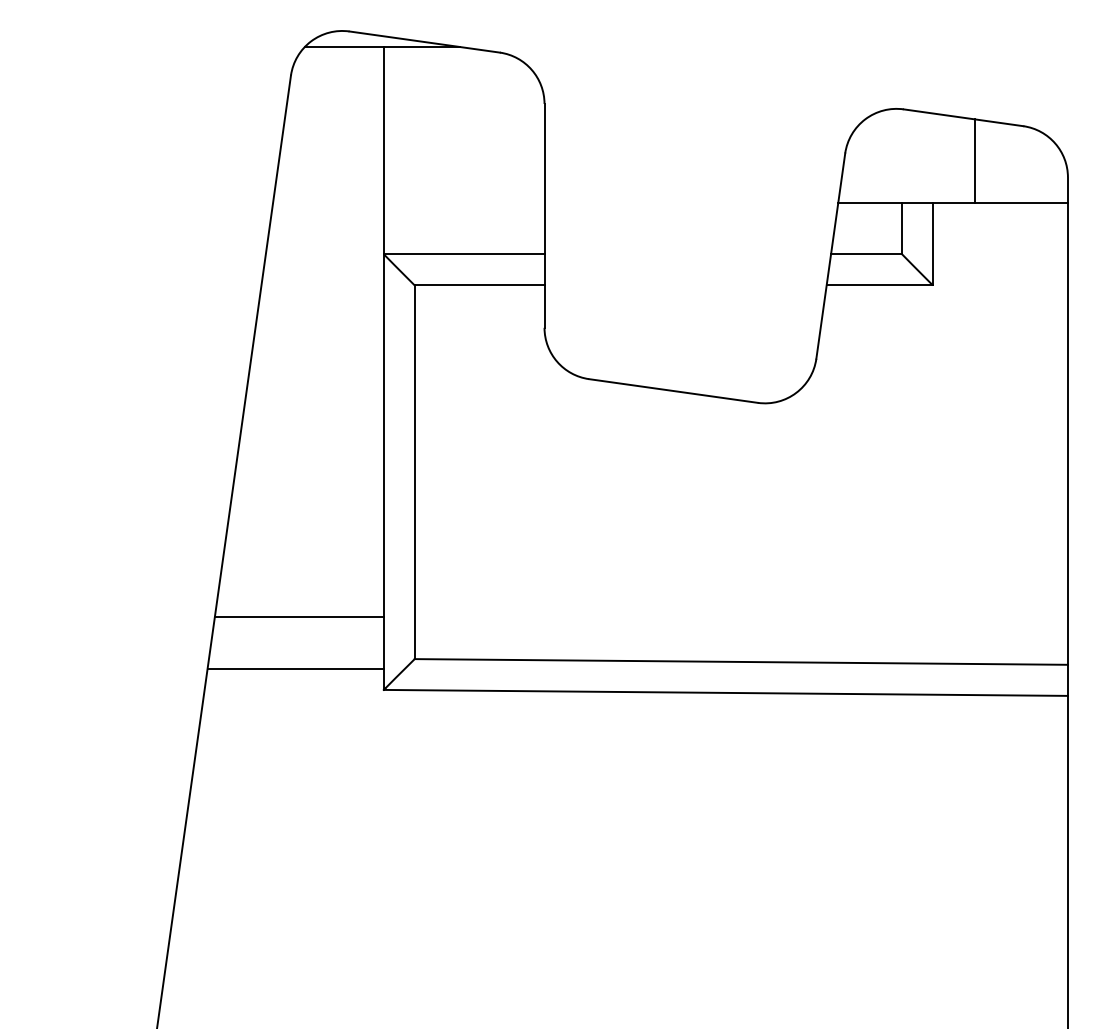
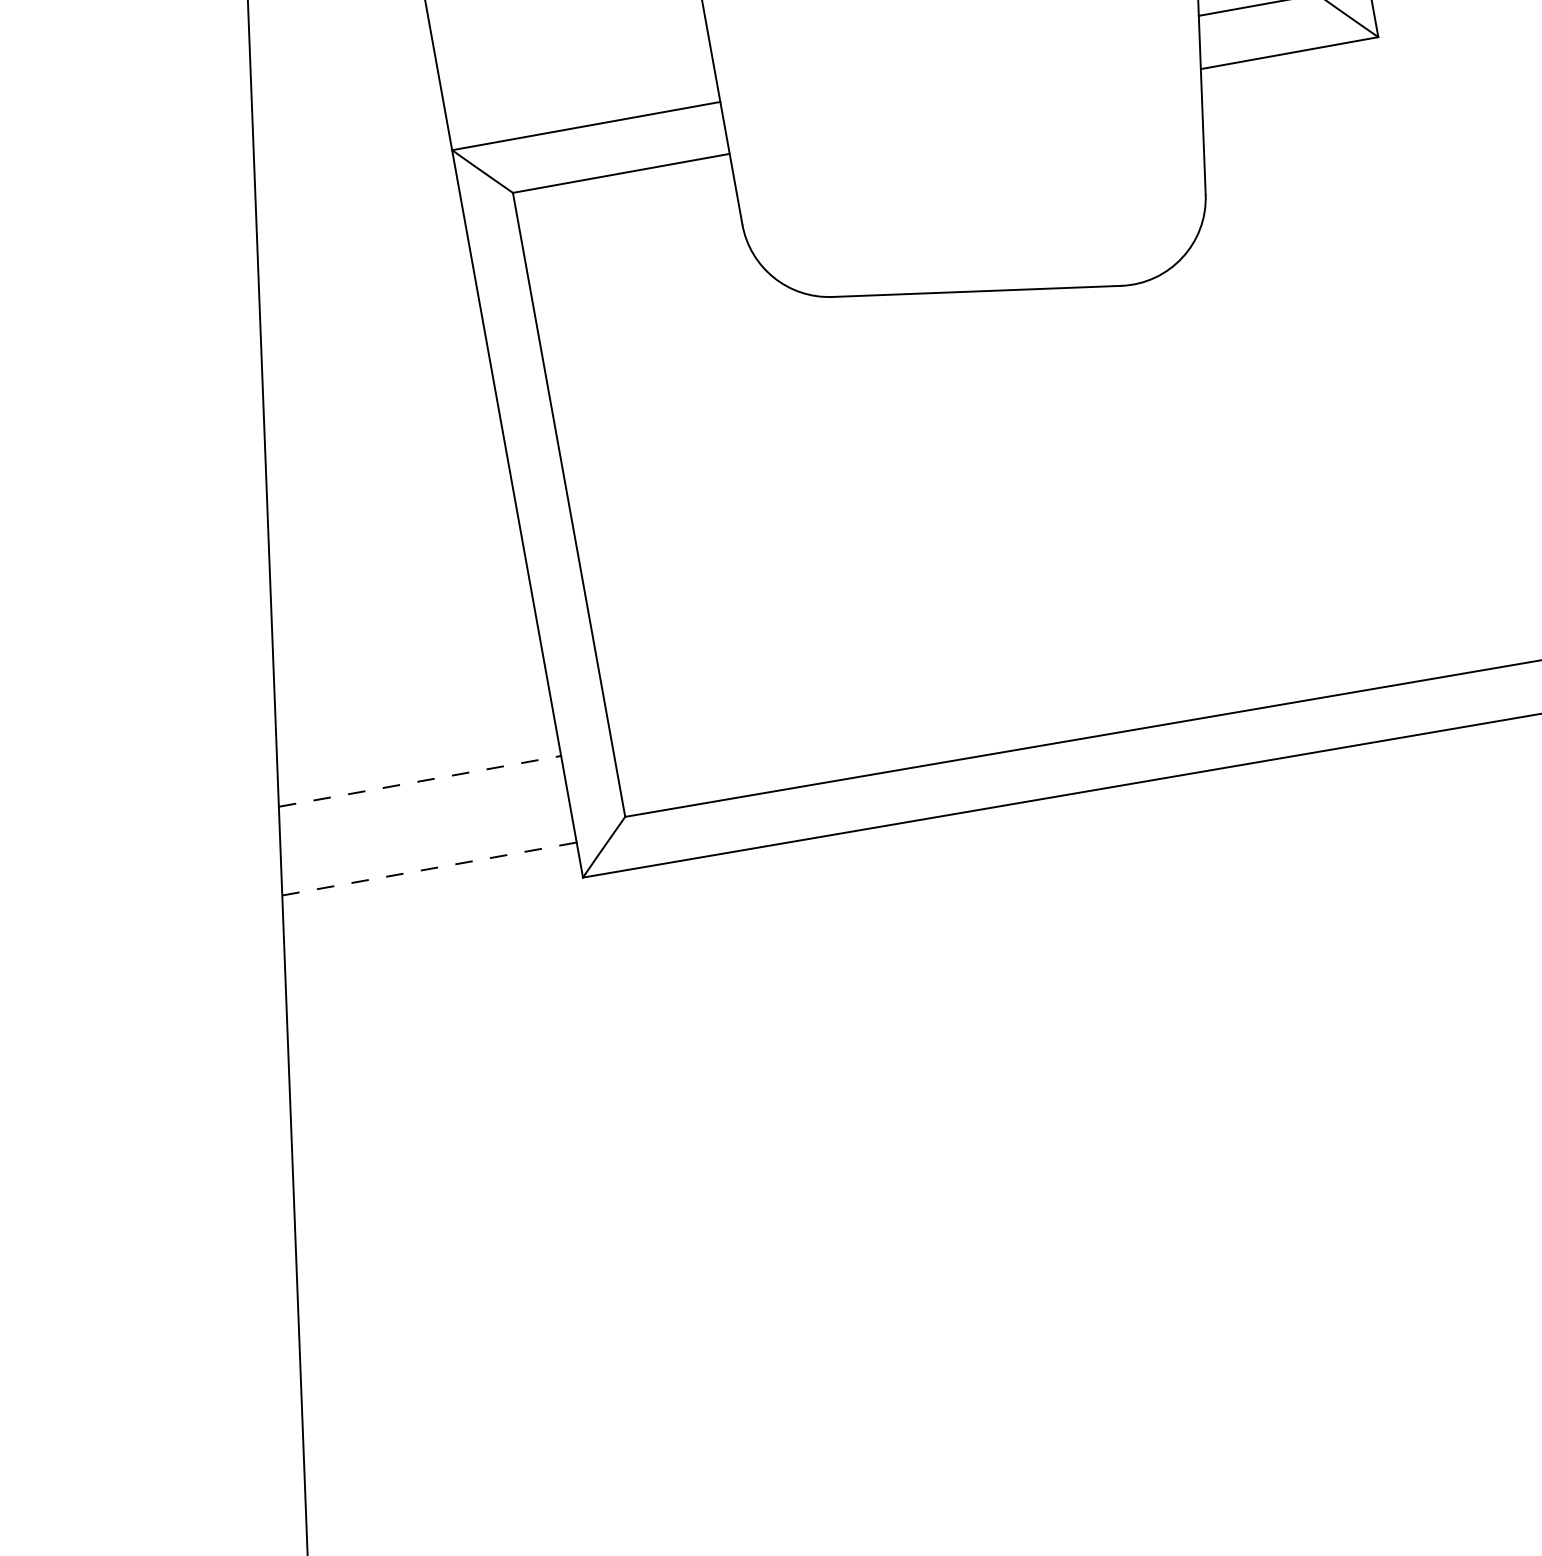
line: (299, 617) -> (420, 782), solid -> dashed
line: (296, 668) -> (430, 868), solid -> dashed

